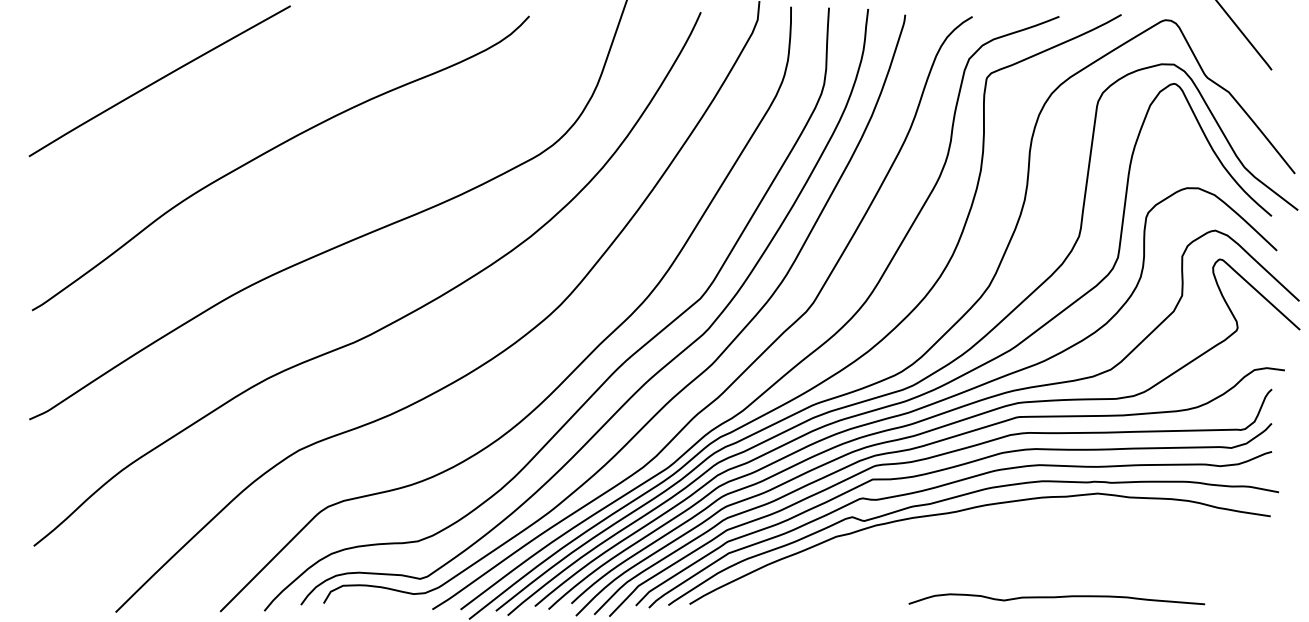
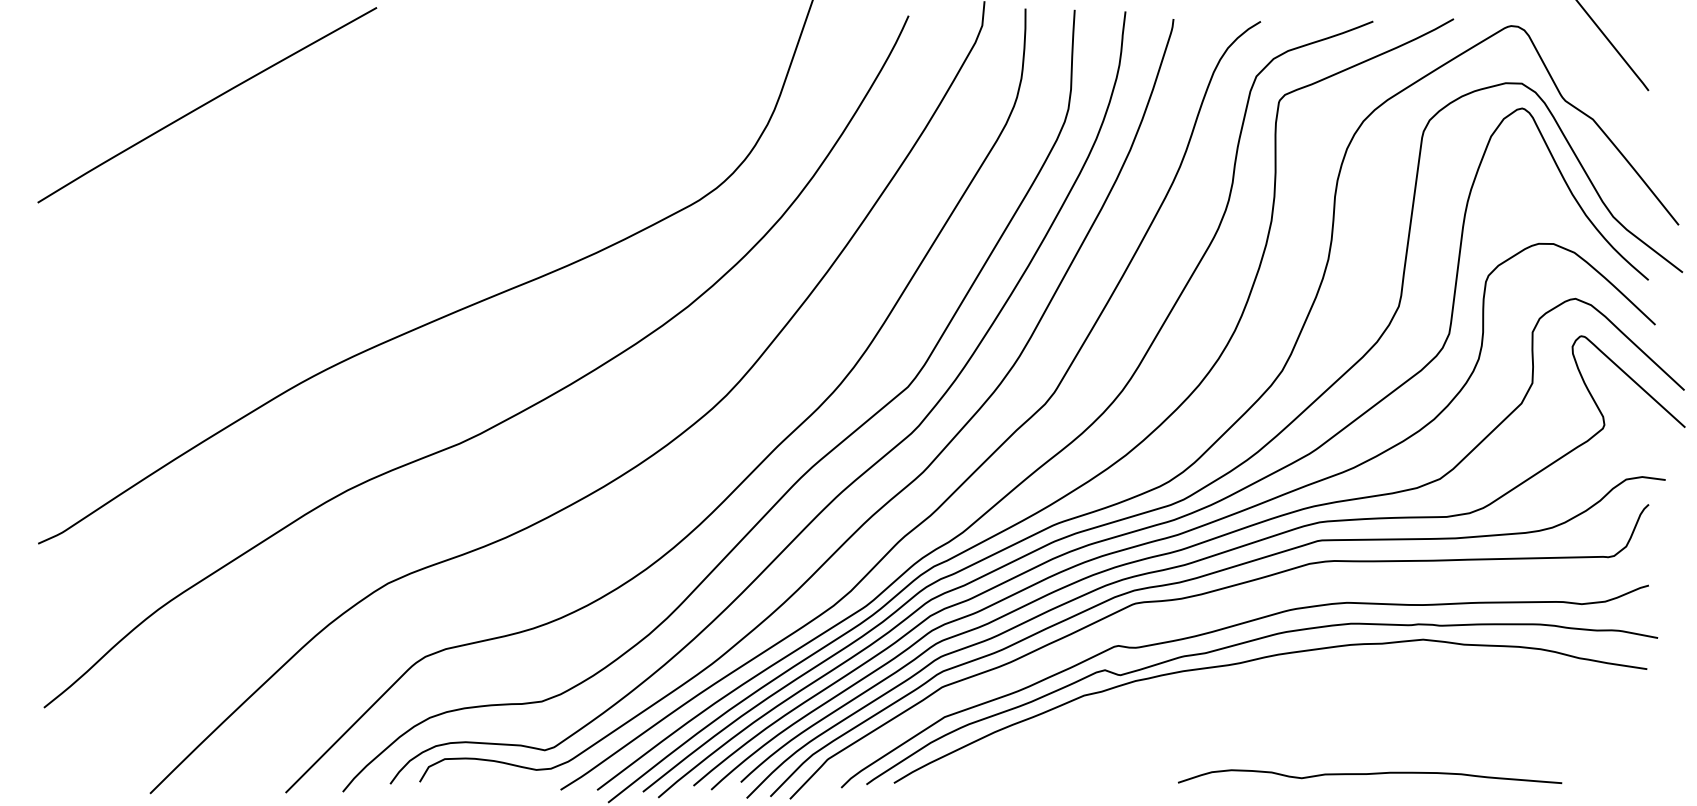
curve: (272, 150) -> (353, 194), removed
curve: (941, 471) -> (1220, 611), removed

